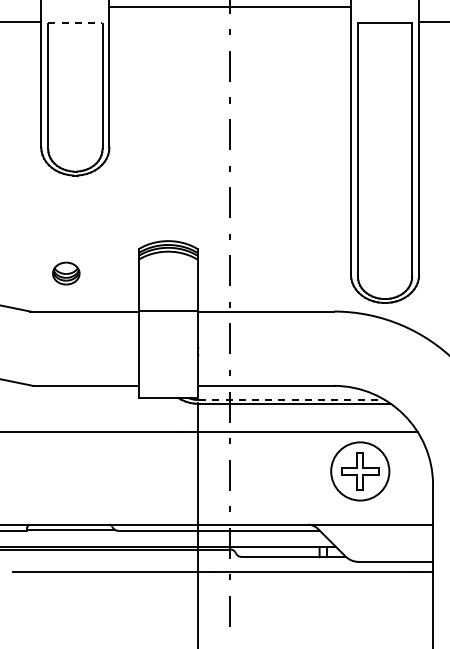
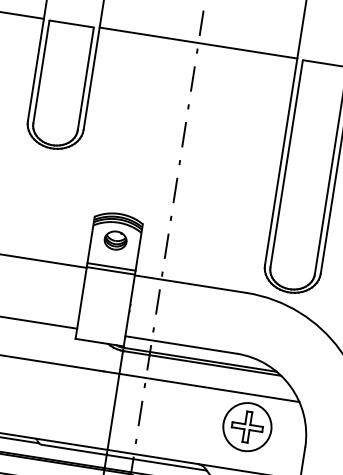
line: (229, 7) -> (197, 42), moved
line: (75, 23) -> (71, 24), dashed -> solid
part: (66, 273) -> (115, 240), moved
line: (167, 305) -> (110, 266), added
line: (292, 399) -> (201, 359), dashed -> solid

